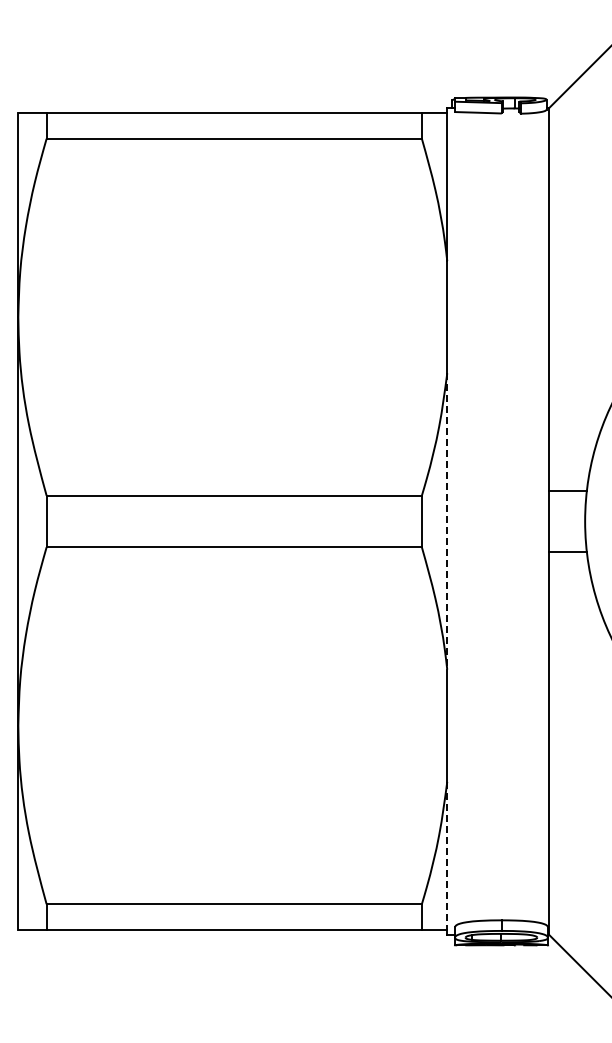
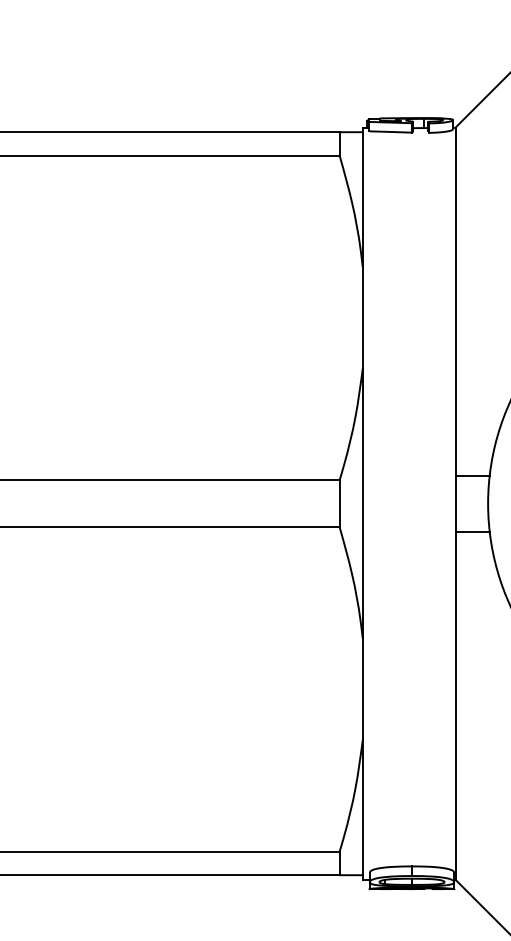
line: (447, 521) -> (362, 503), dashed -> solid
line: (447, 856) -> (362, 808), dashed -> solid

